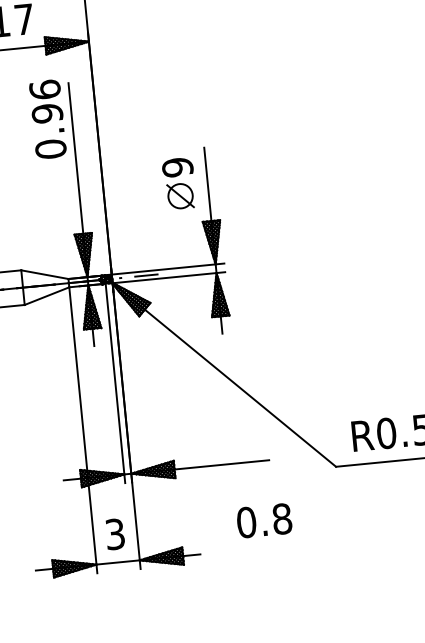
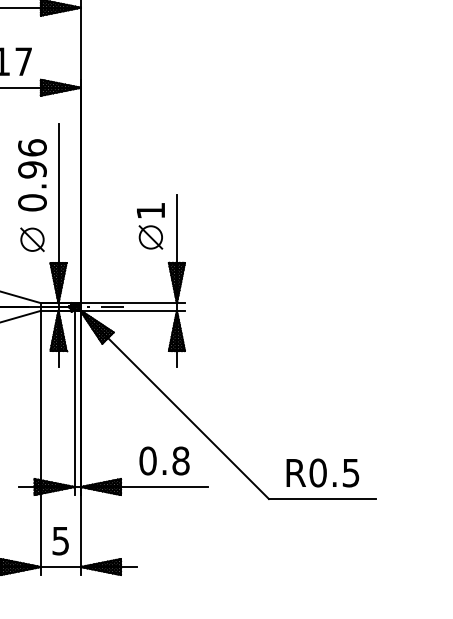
text: (48, 119) -> (32, 175), moved
text: (177, 167) -> (150, 210), 9 -> 1
part: (52, 210) -> (32, 239), added
text: (264, 520) -> (164, 460), moved
text: (115, 533) -> (61, 540), 3 -> 5

